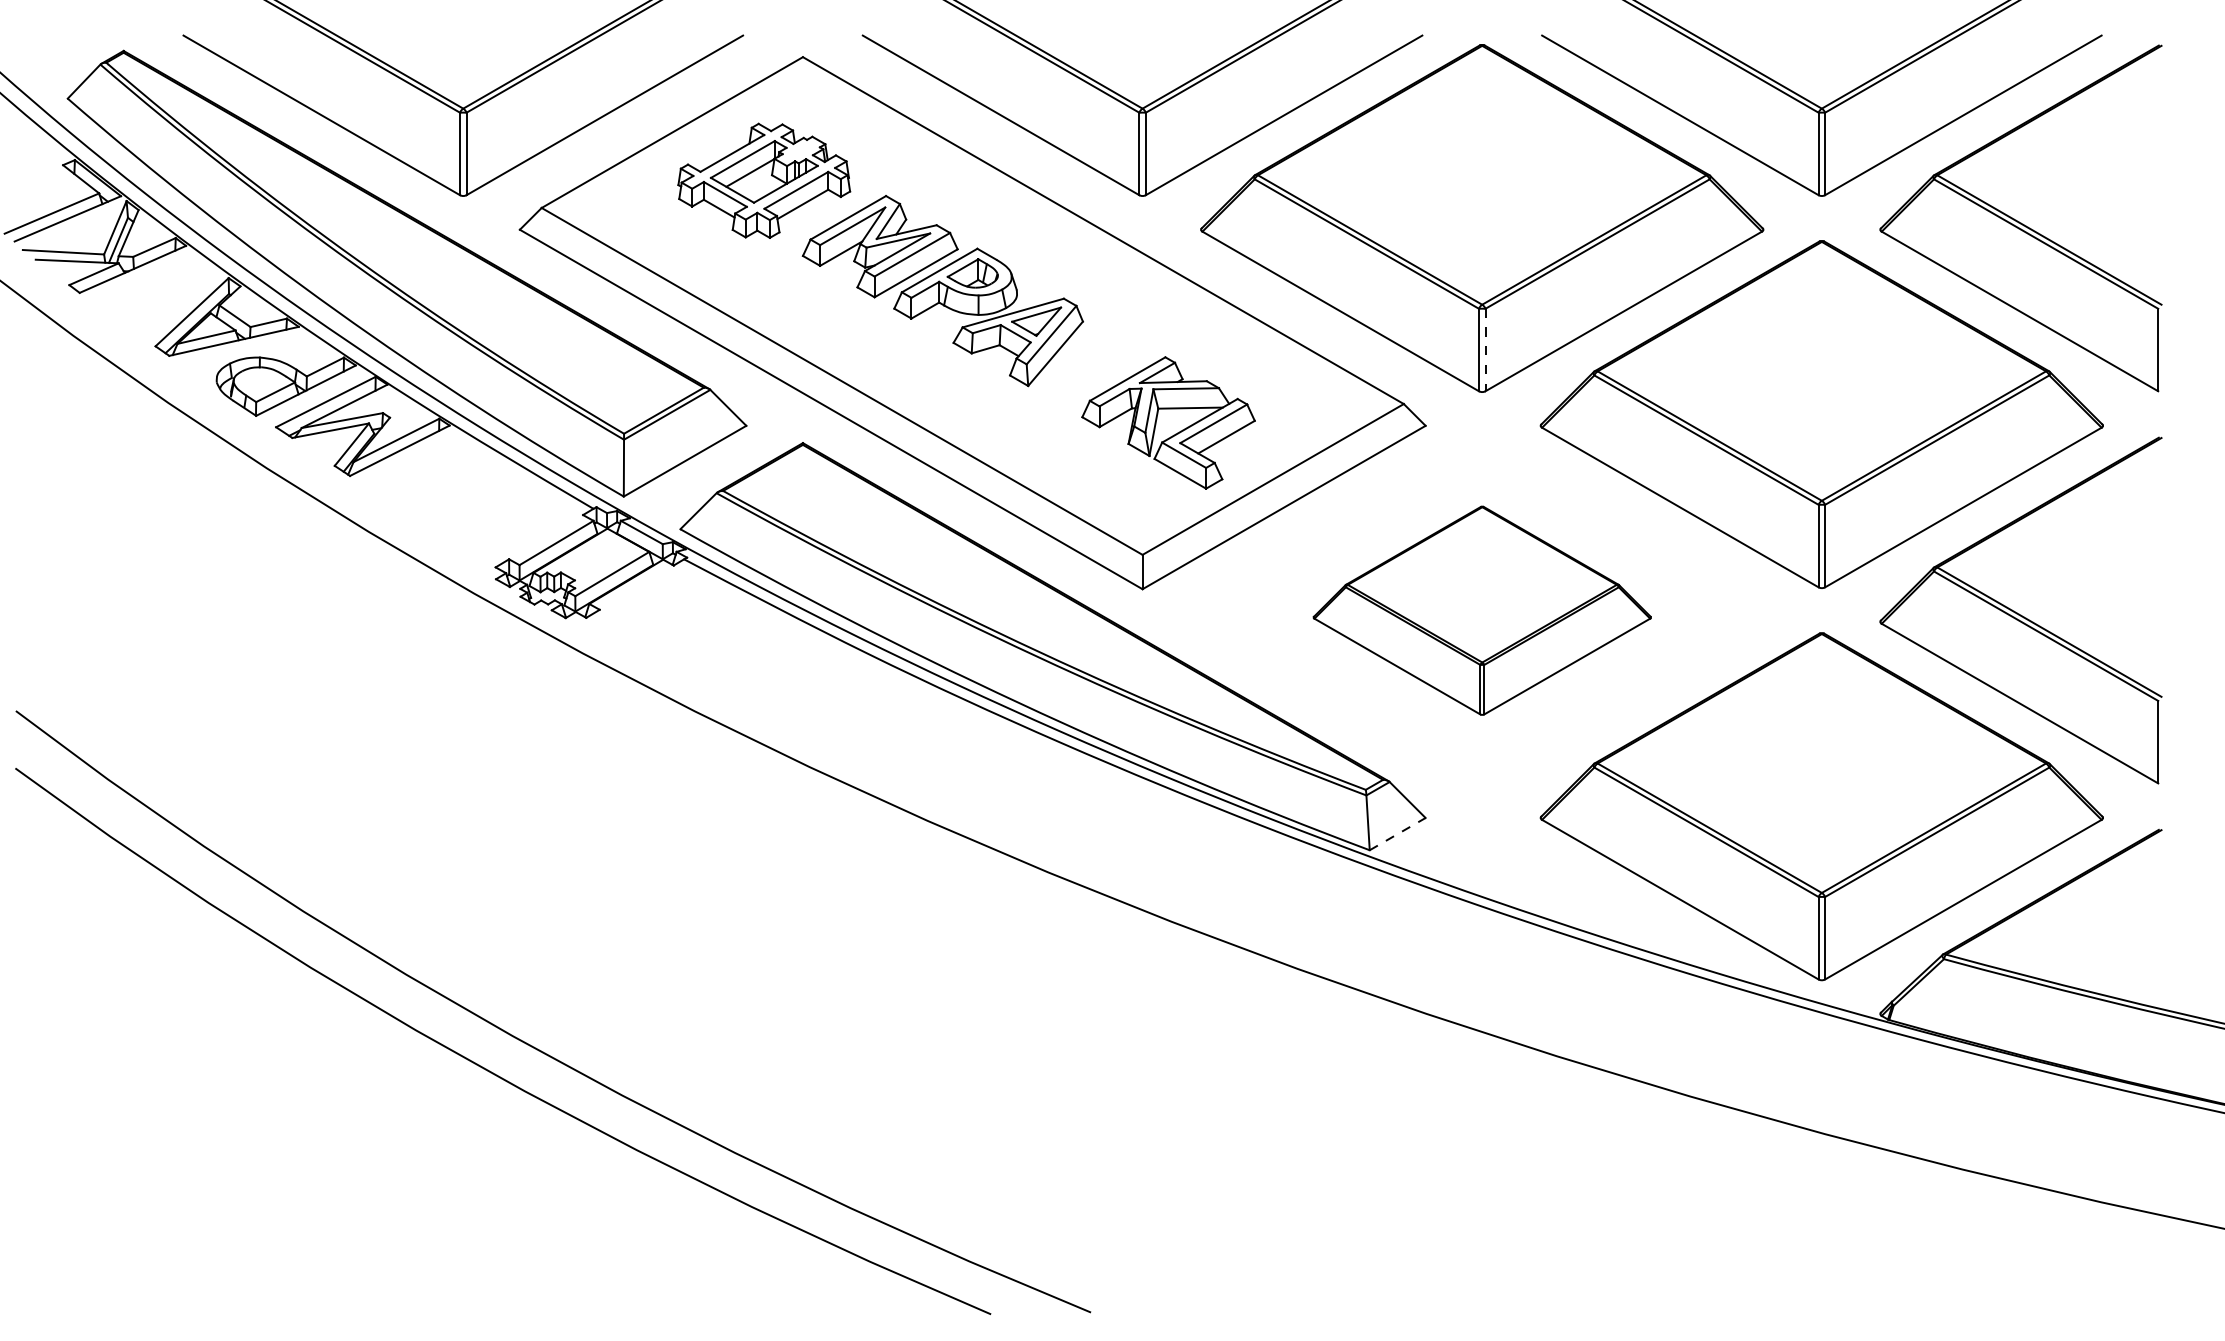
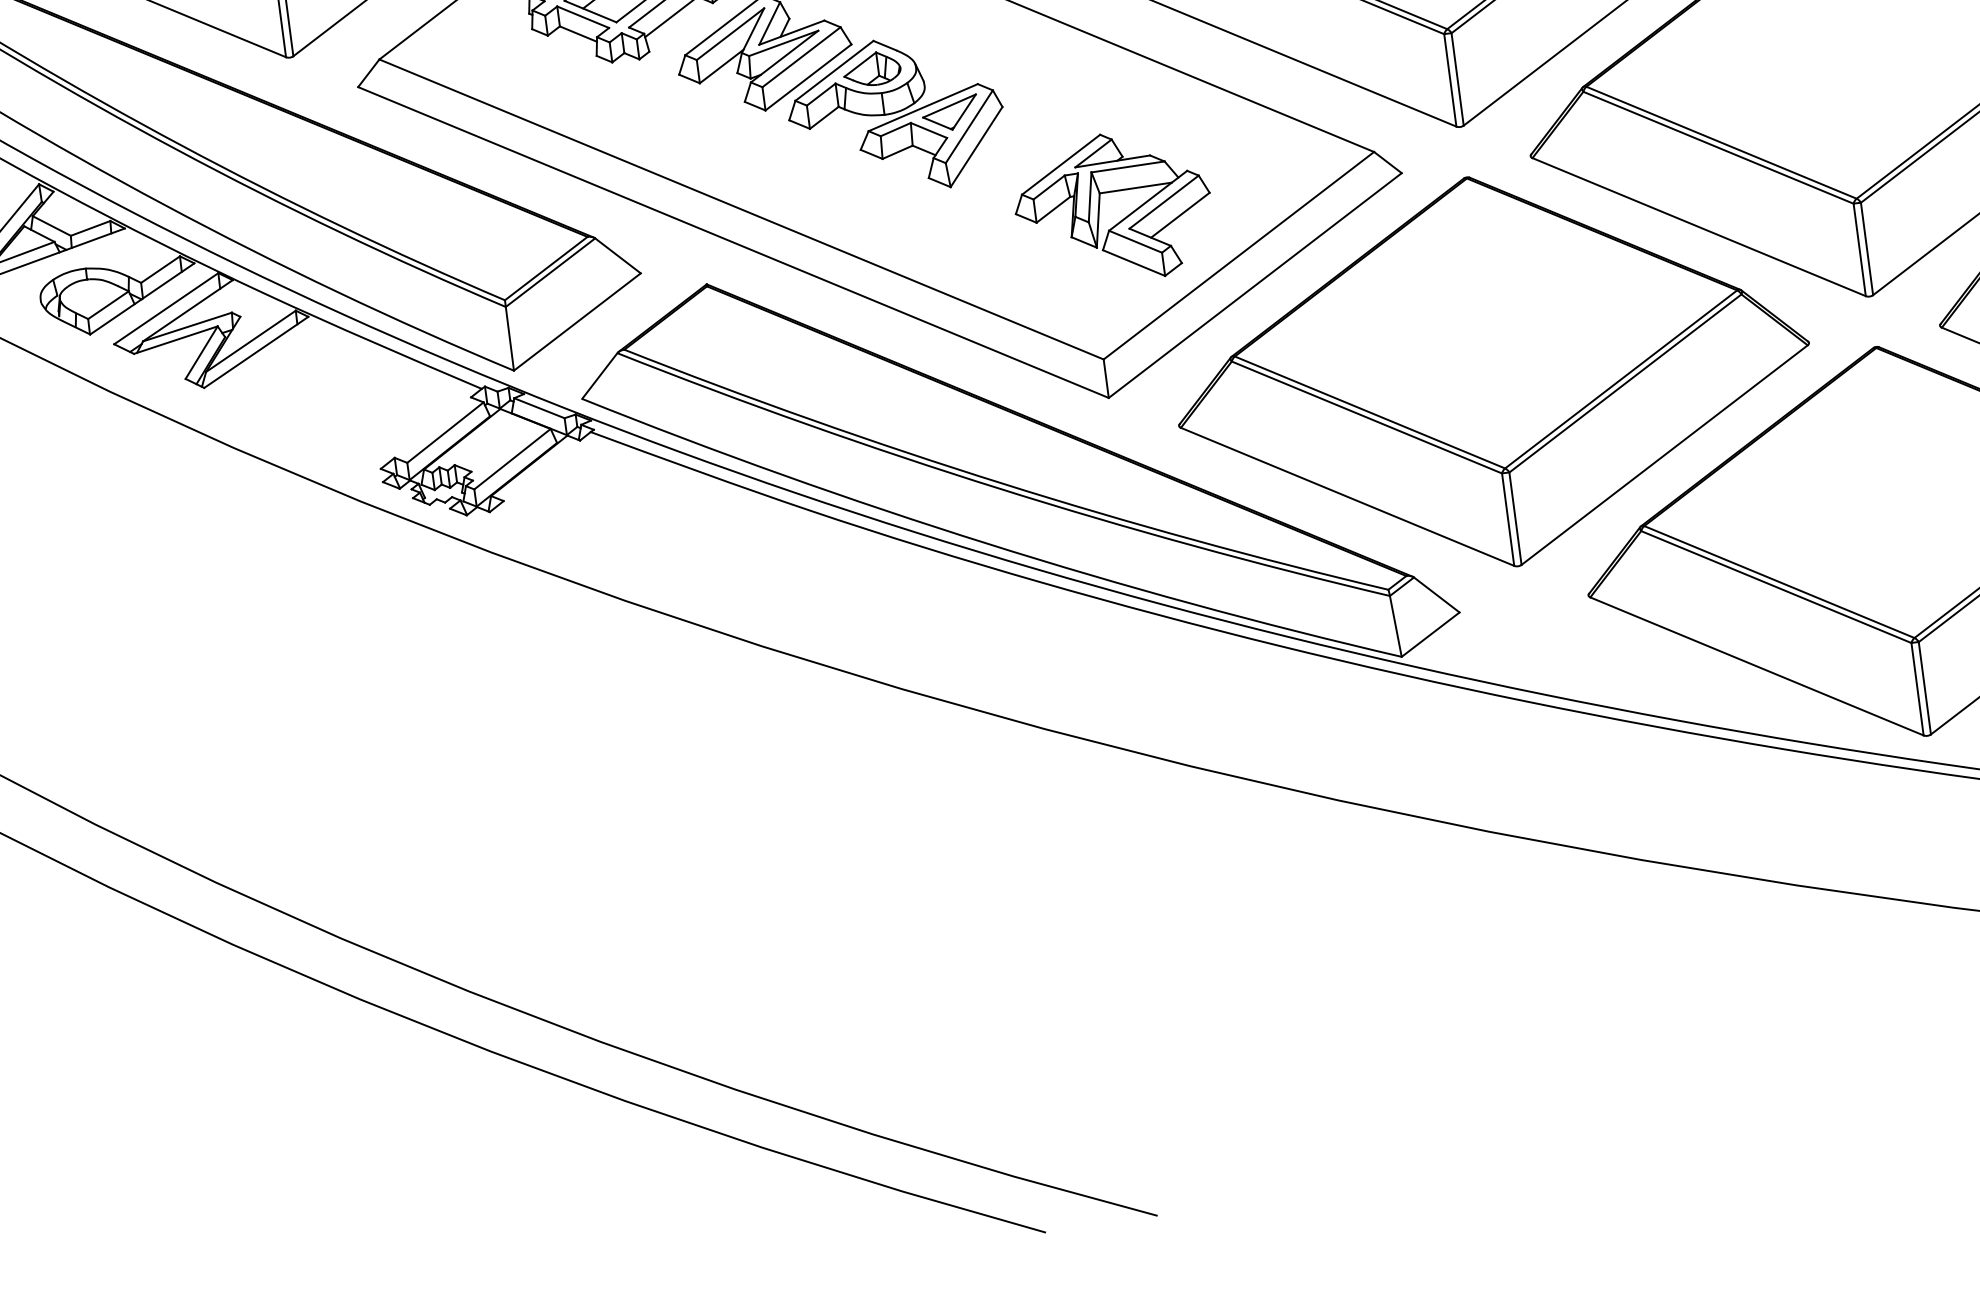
line: (1485, 350) -> (1457, 79), dashed -> solid
part: (1482, 610) -> (1492, 371), size x1.67
line: (1398, 833) -> (1431, 633), dashed -> solid

